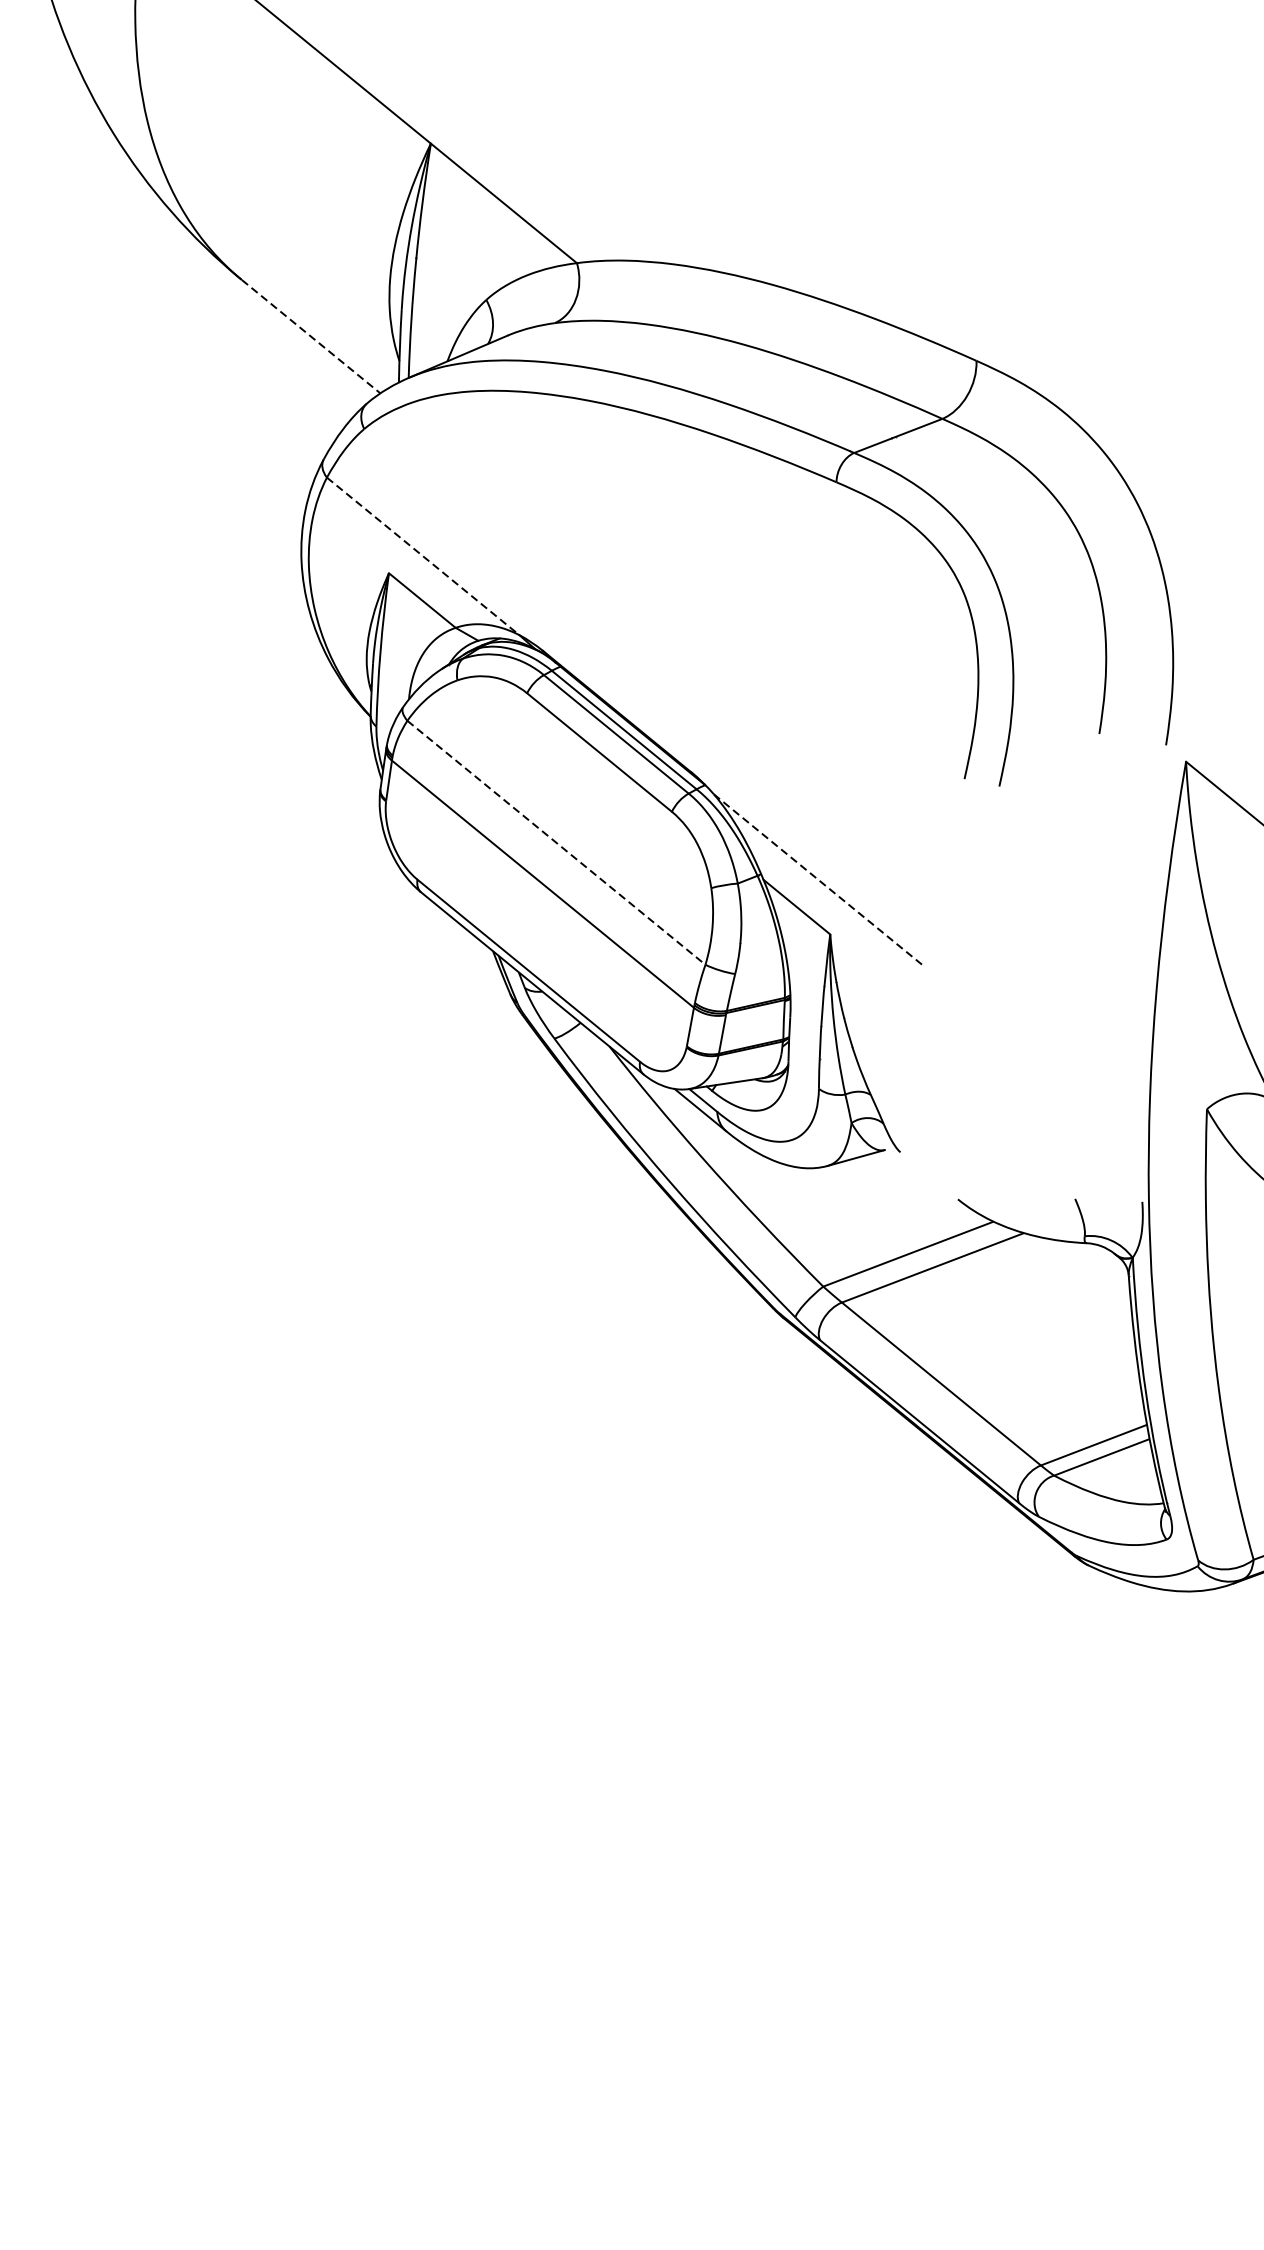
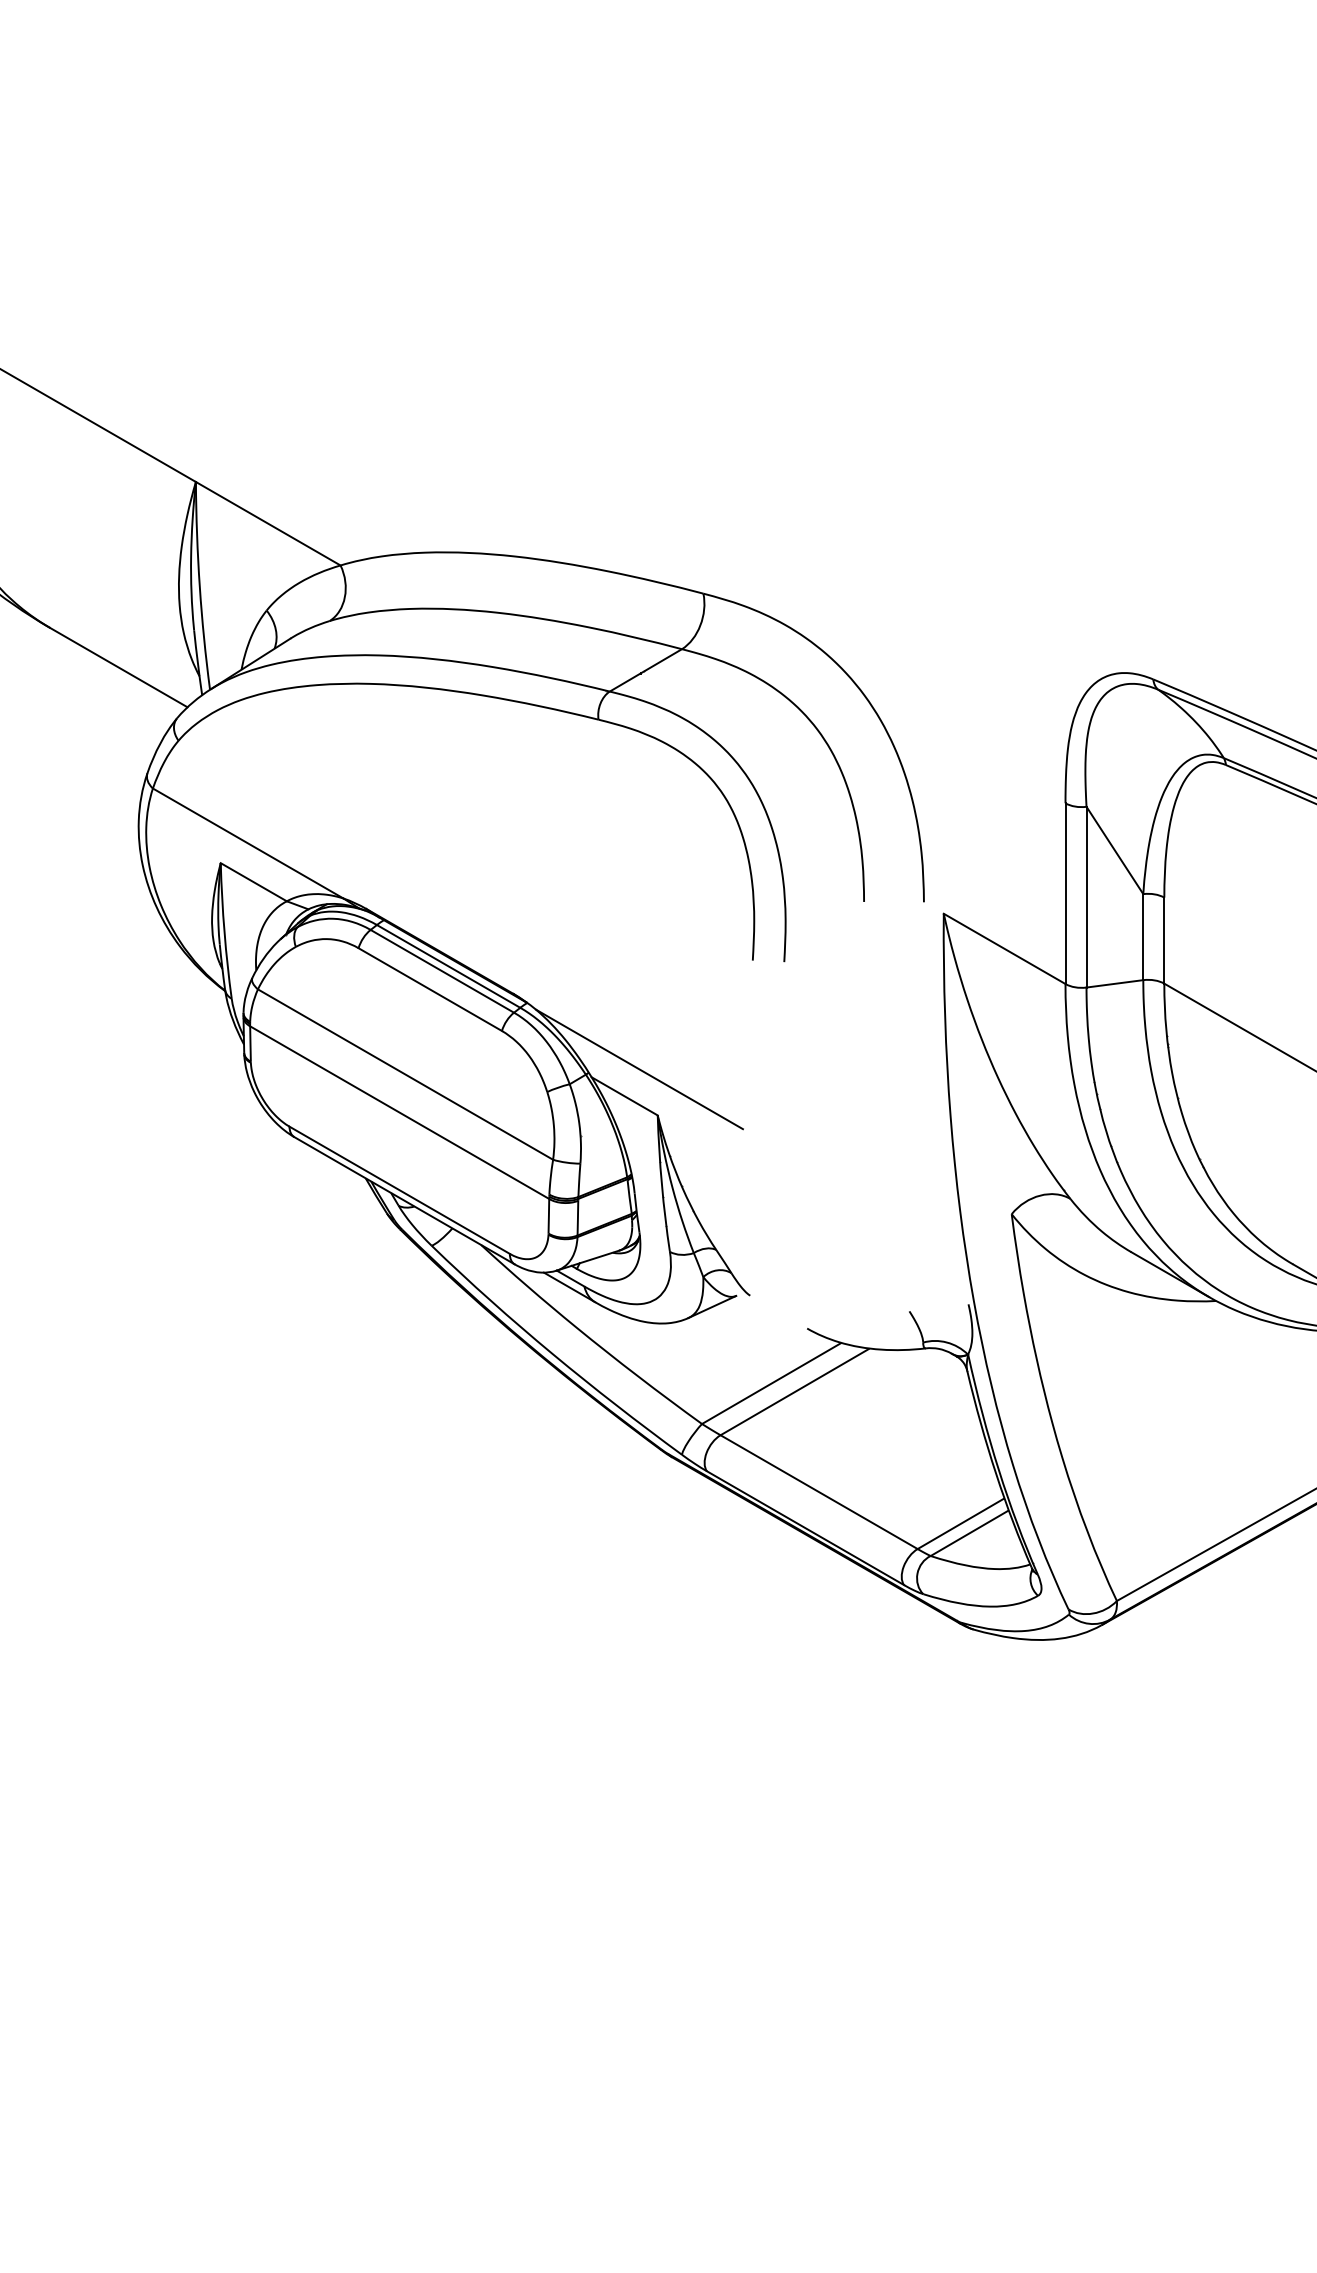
line: (311, 336) -> (119, 667), dashed -> solid
line: (423, 556) -> (248, 843), dashed -> solid
line: (556, 842) -> (405, 1074), dashed -> solid
line: (818, 879) -> (639, 1069), dashed -> solid

